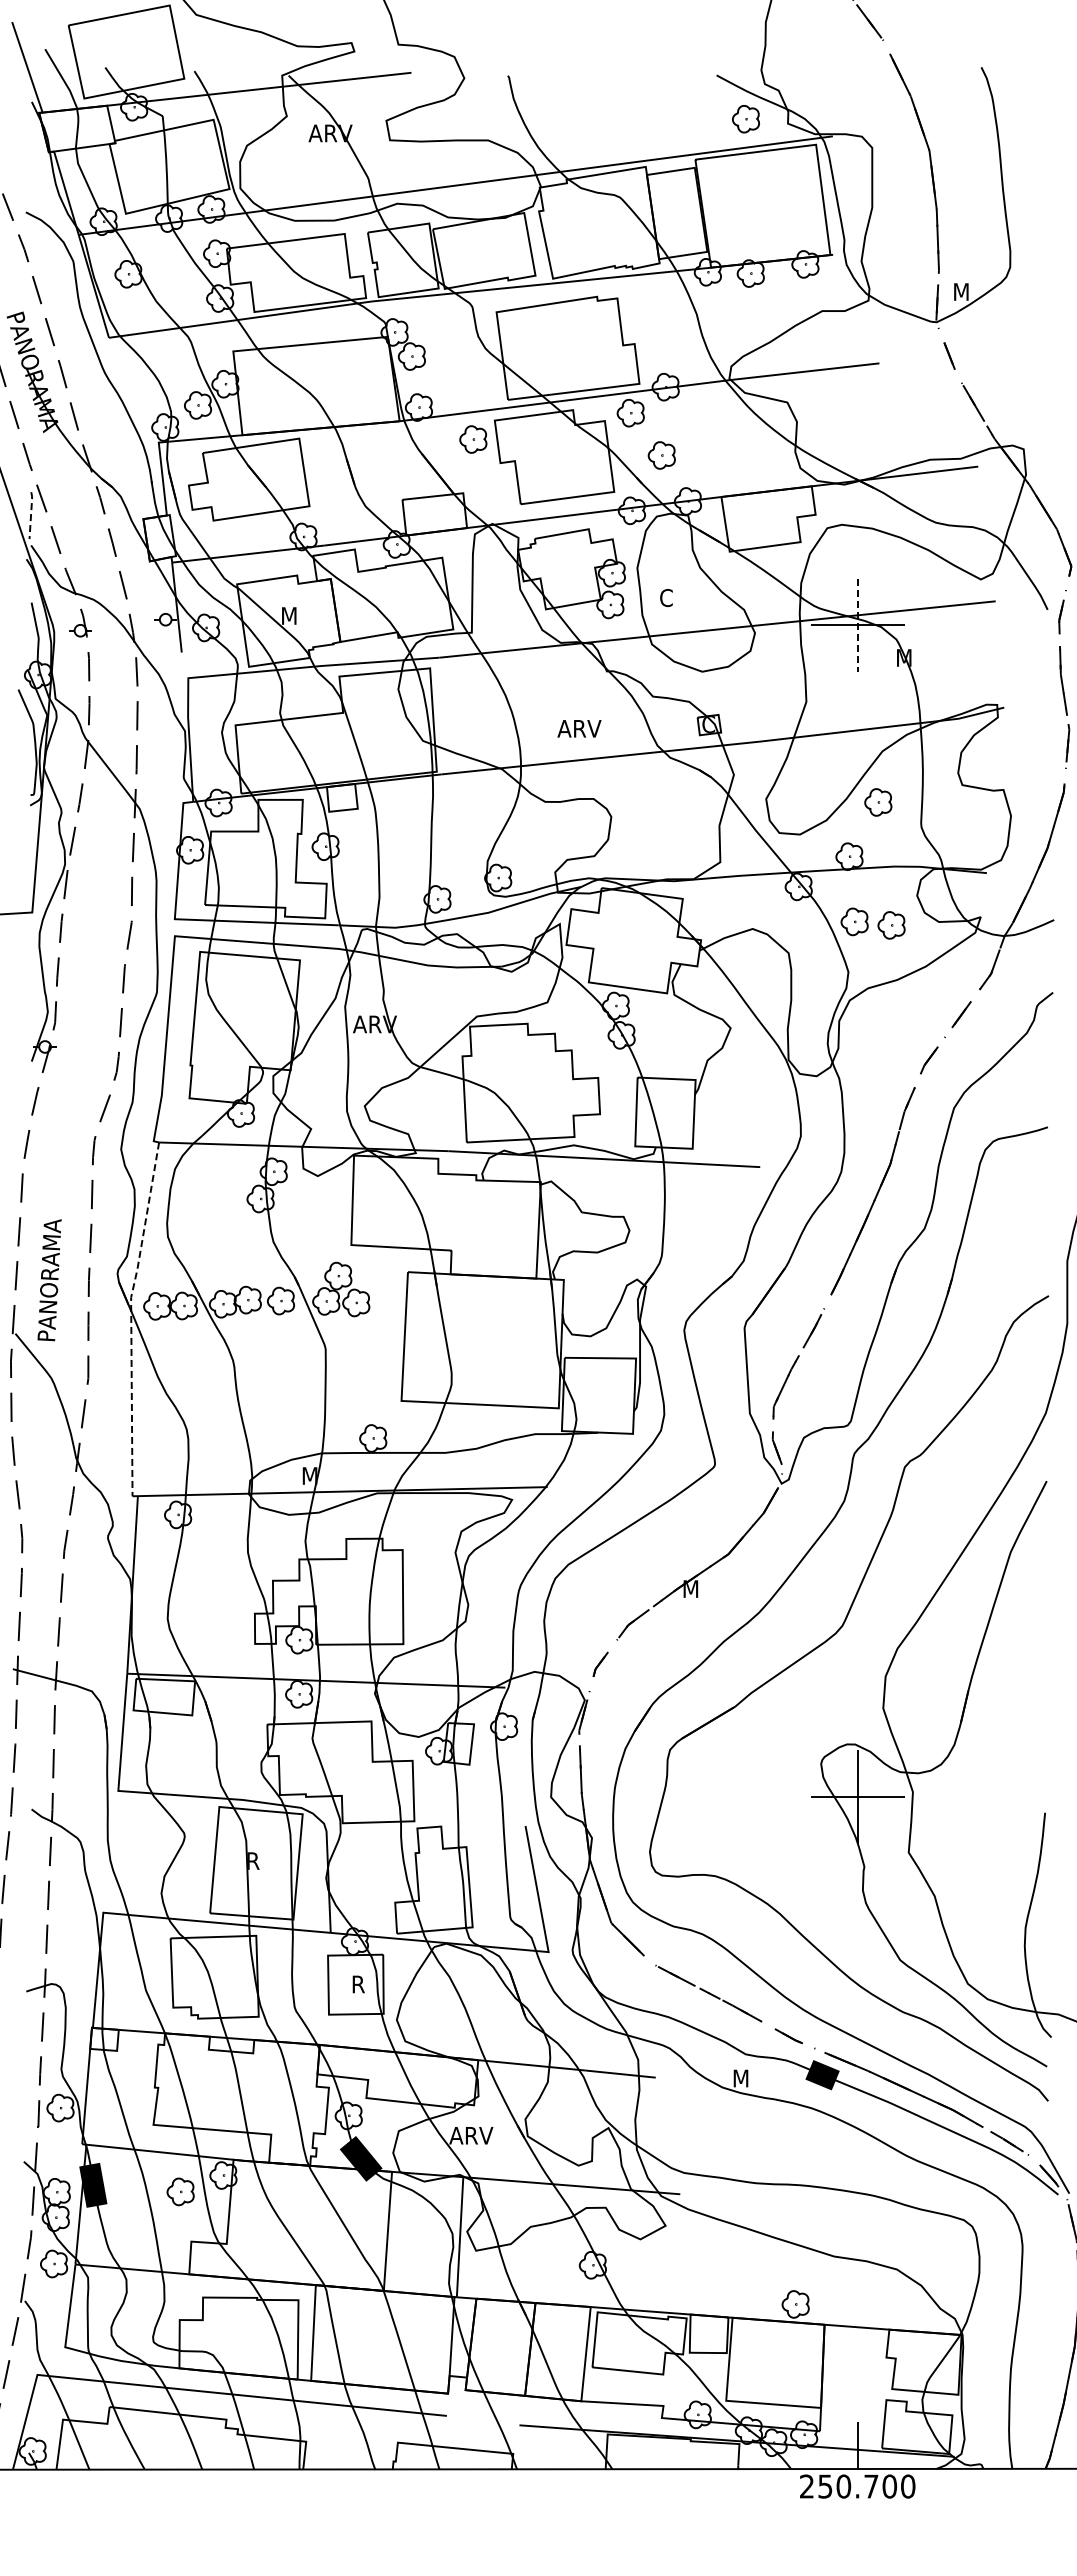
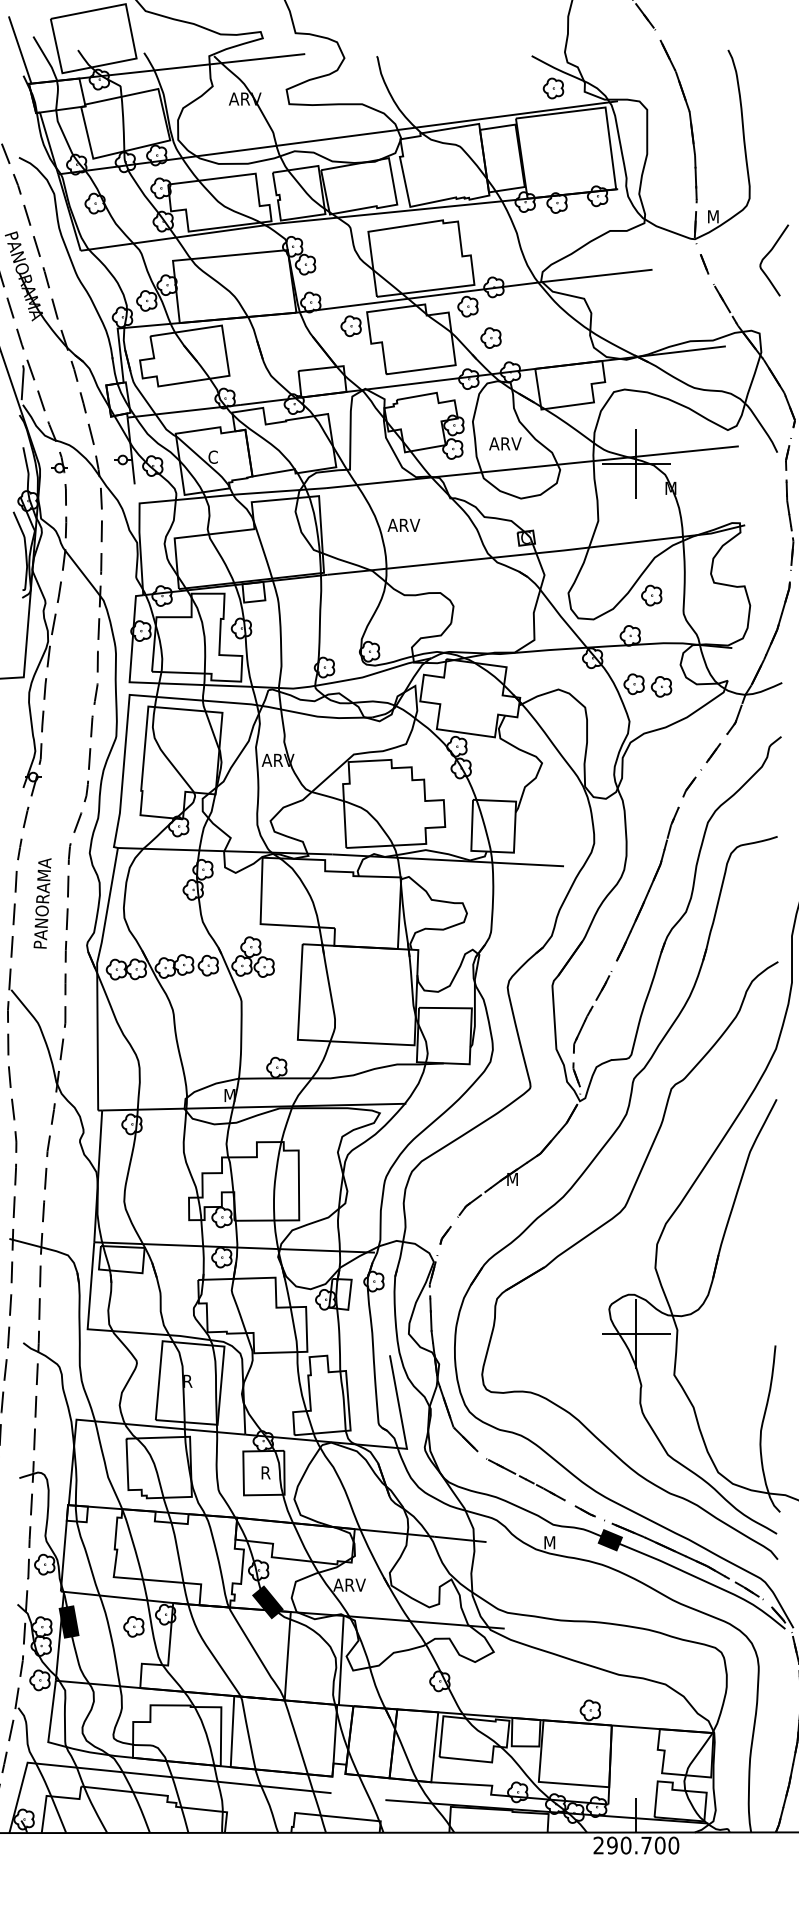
curve: (1033, 345) -> (766, 256), added
line: (31, 514) -> (23, 381), dashed -> solid
text: (681, 598) -> (505, 444), C -> ARV
text: (288, 616) -> (213, 457), M -> C
line: (857, 625) -> (636, 464), dashed -> solid
text: (579, 728) -> (403, 525), moved
text: (49, 1280) -> (42, 903), moved
line: (131, 1316) -> (97, 977), dashed -> solid
text: (825, 2486) -> (612, 1845), 250.700 -> 290.700

